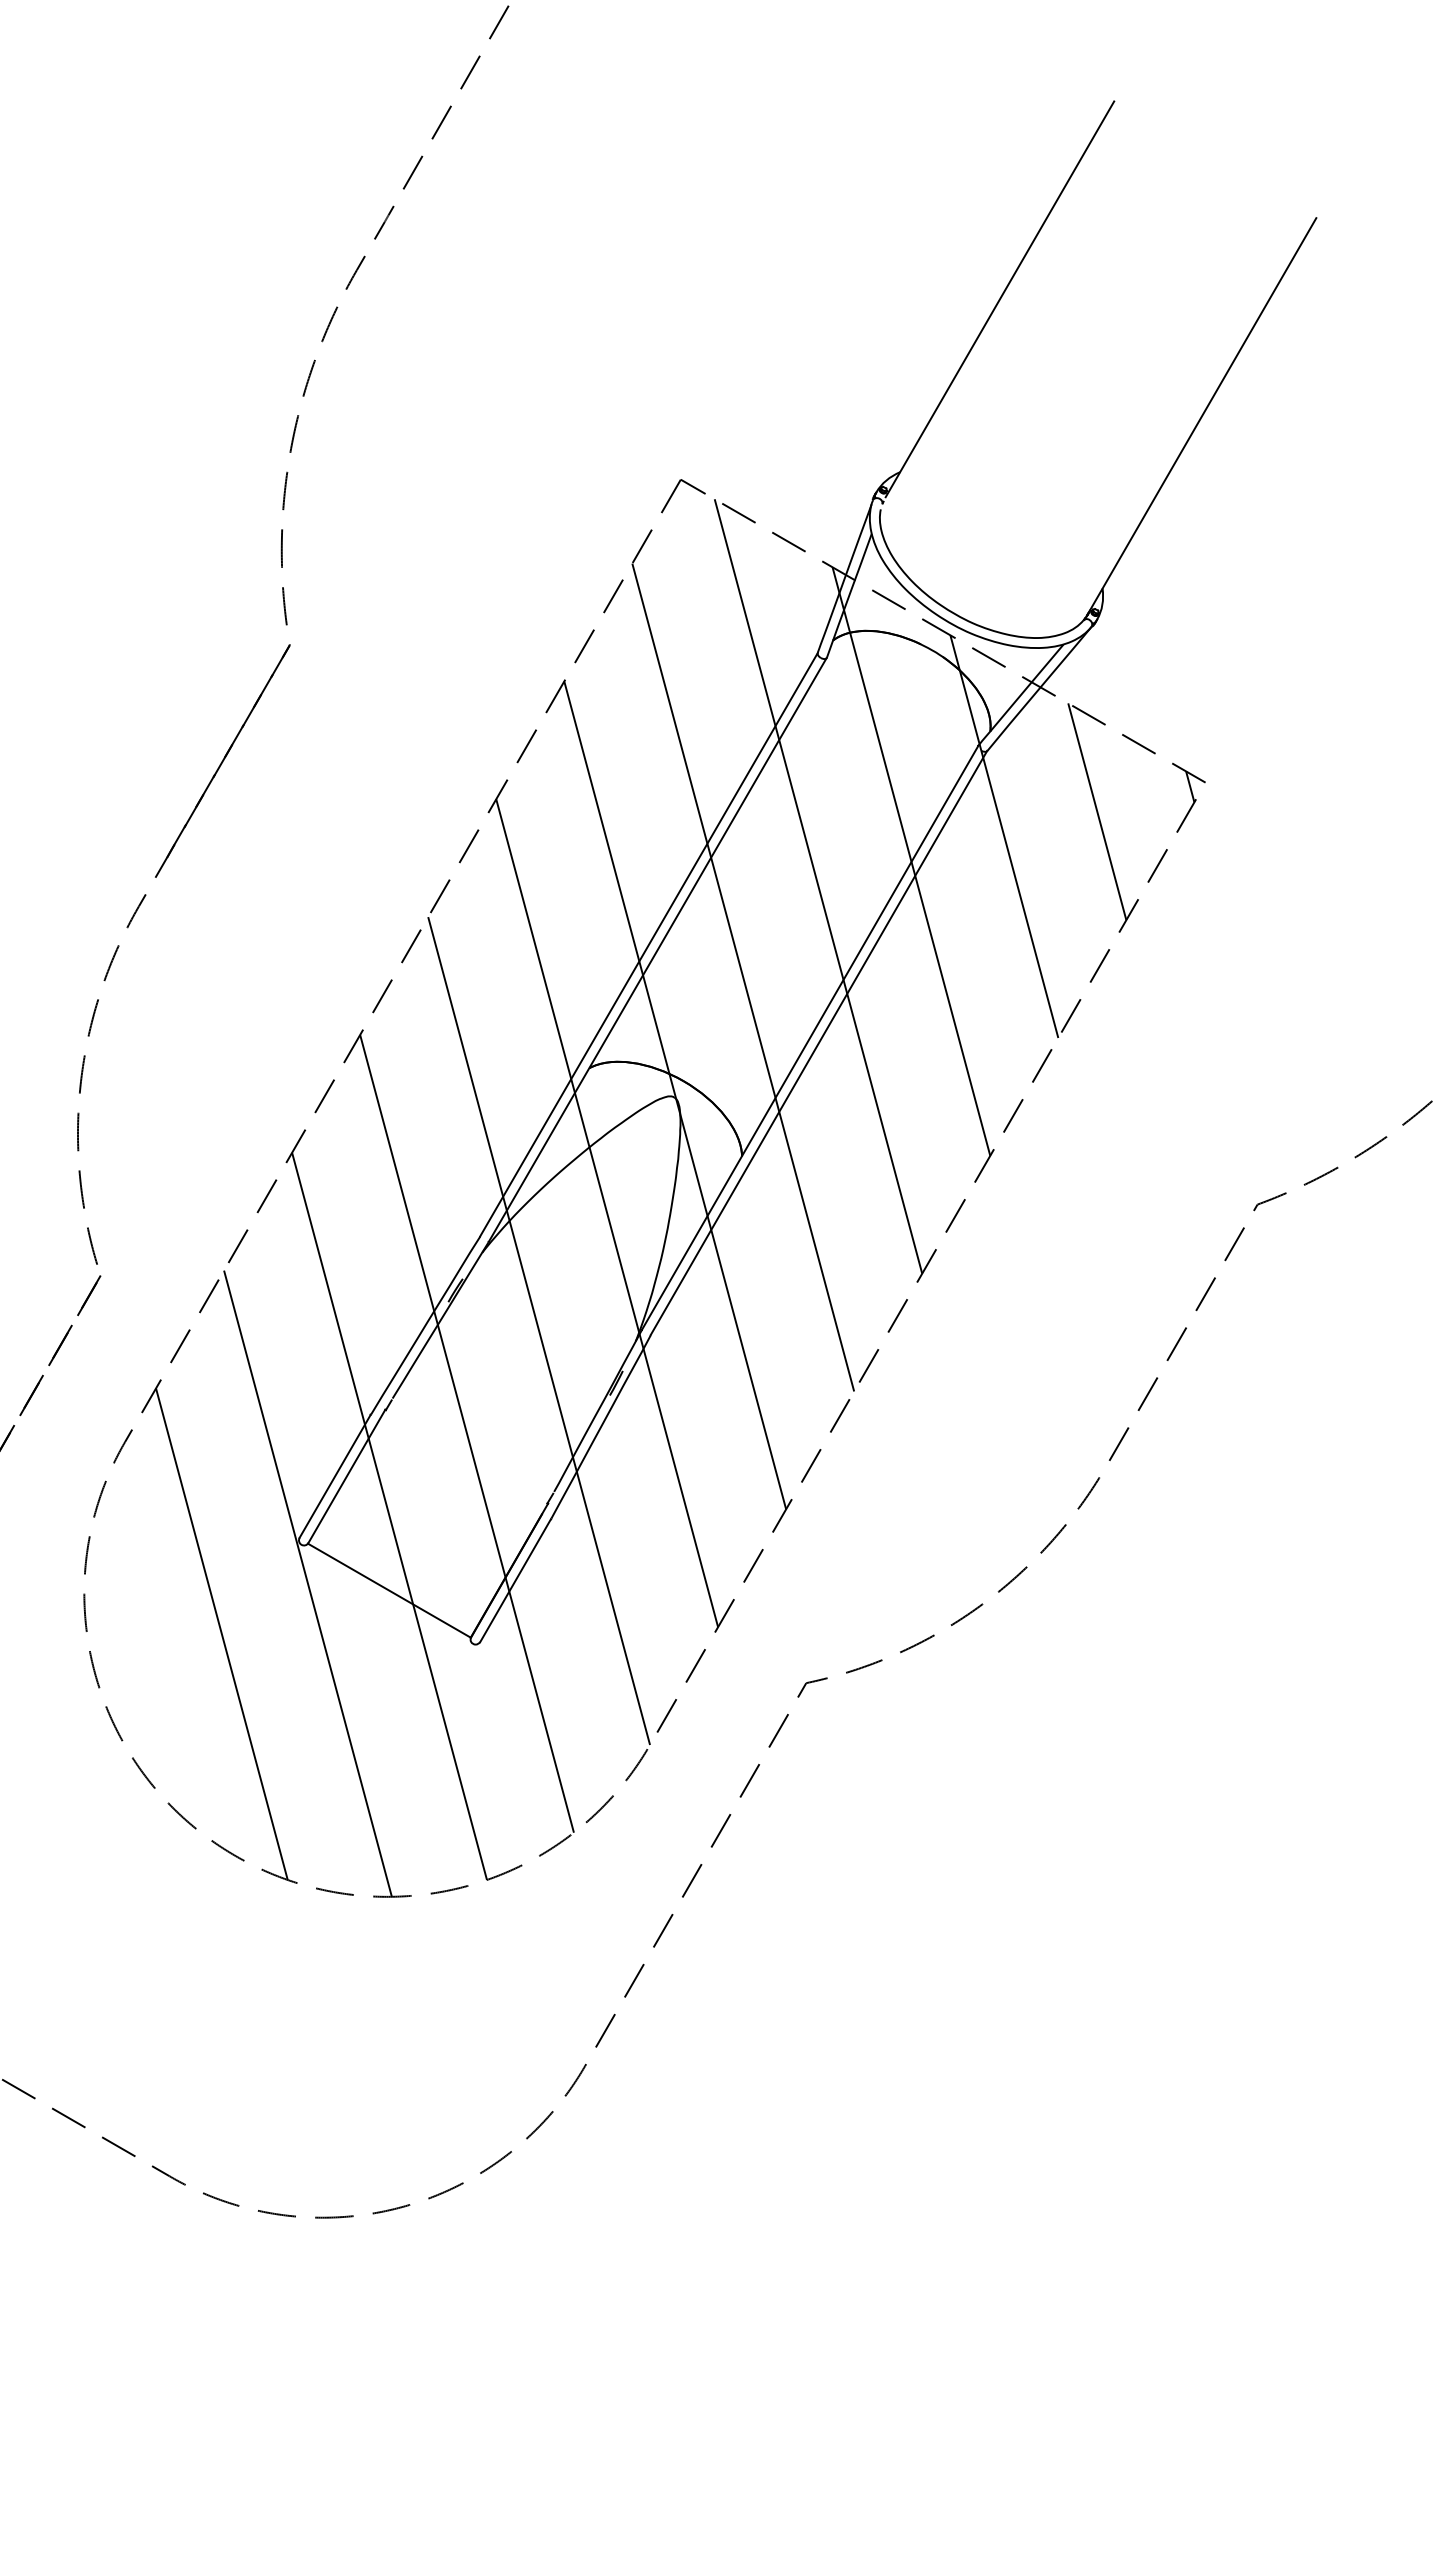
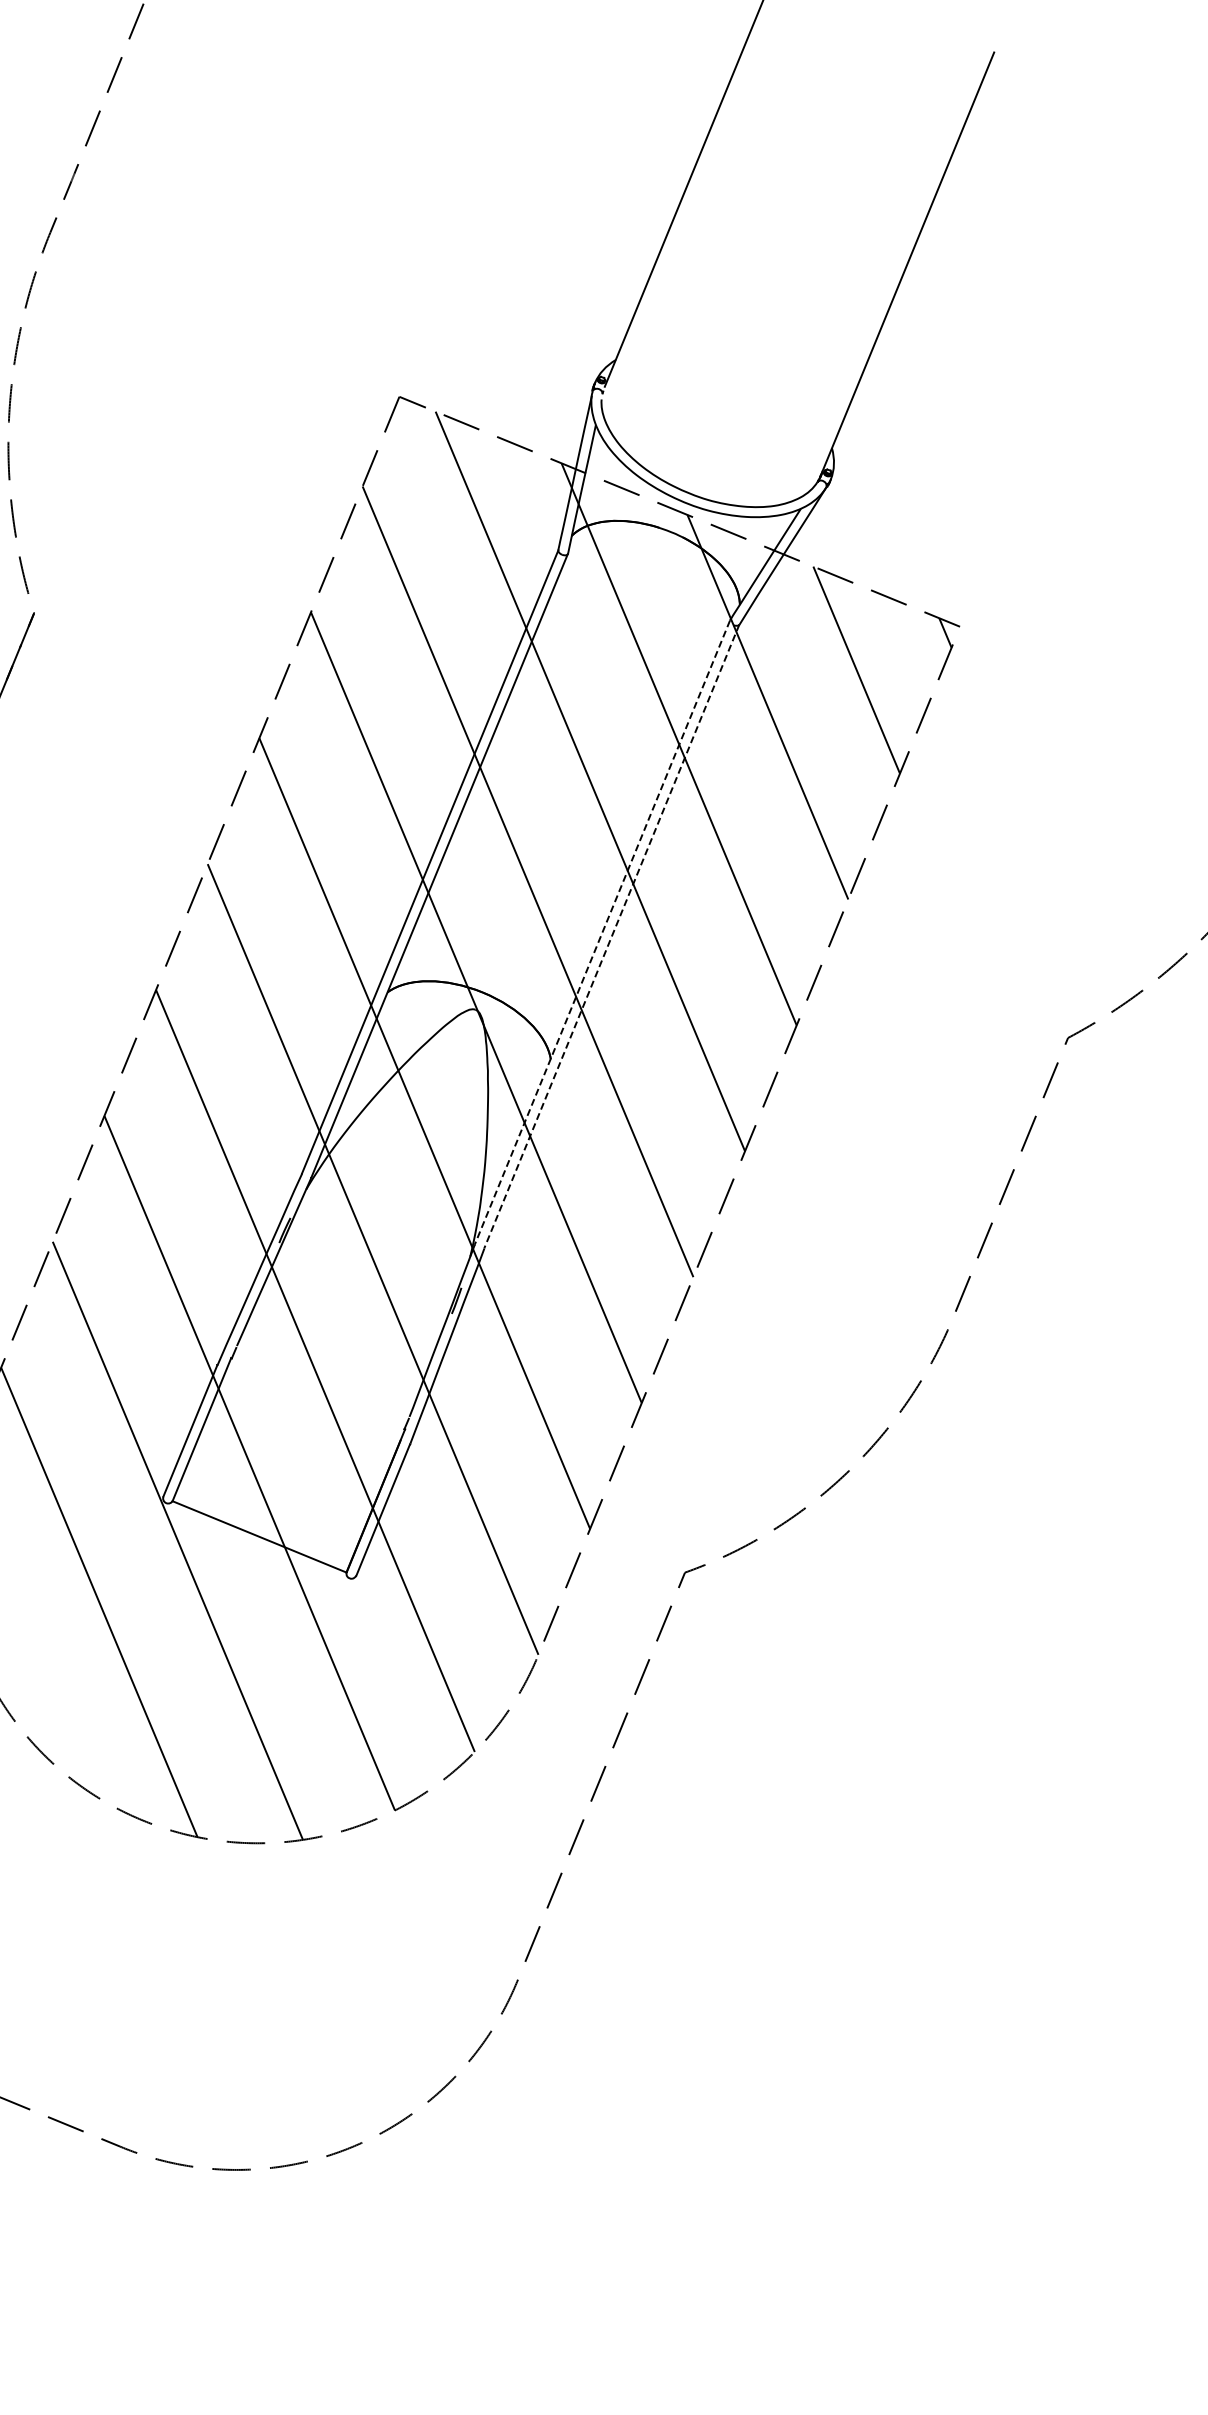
line: (810, 1037) -> (602, 932), solid -> dashed
line: (819, 1042) -> (612, 935), solid -> dashed

